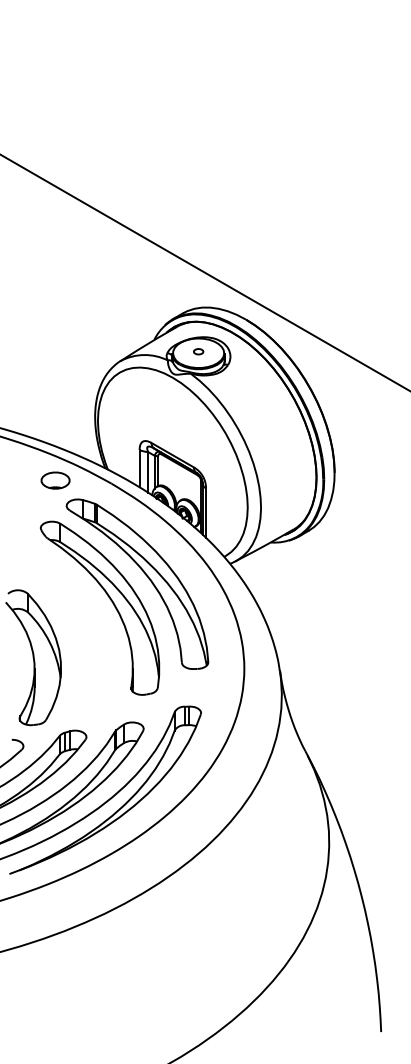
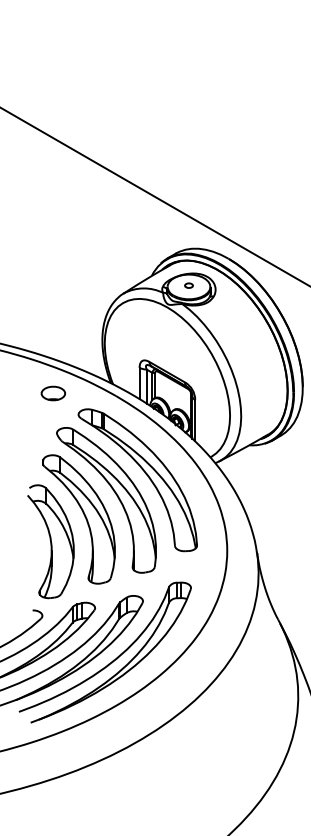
part: (55, 480) -> (53, 393), moved
part: (73, 627) -> (84, 516), added

